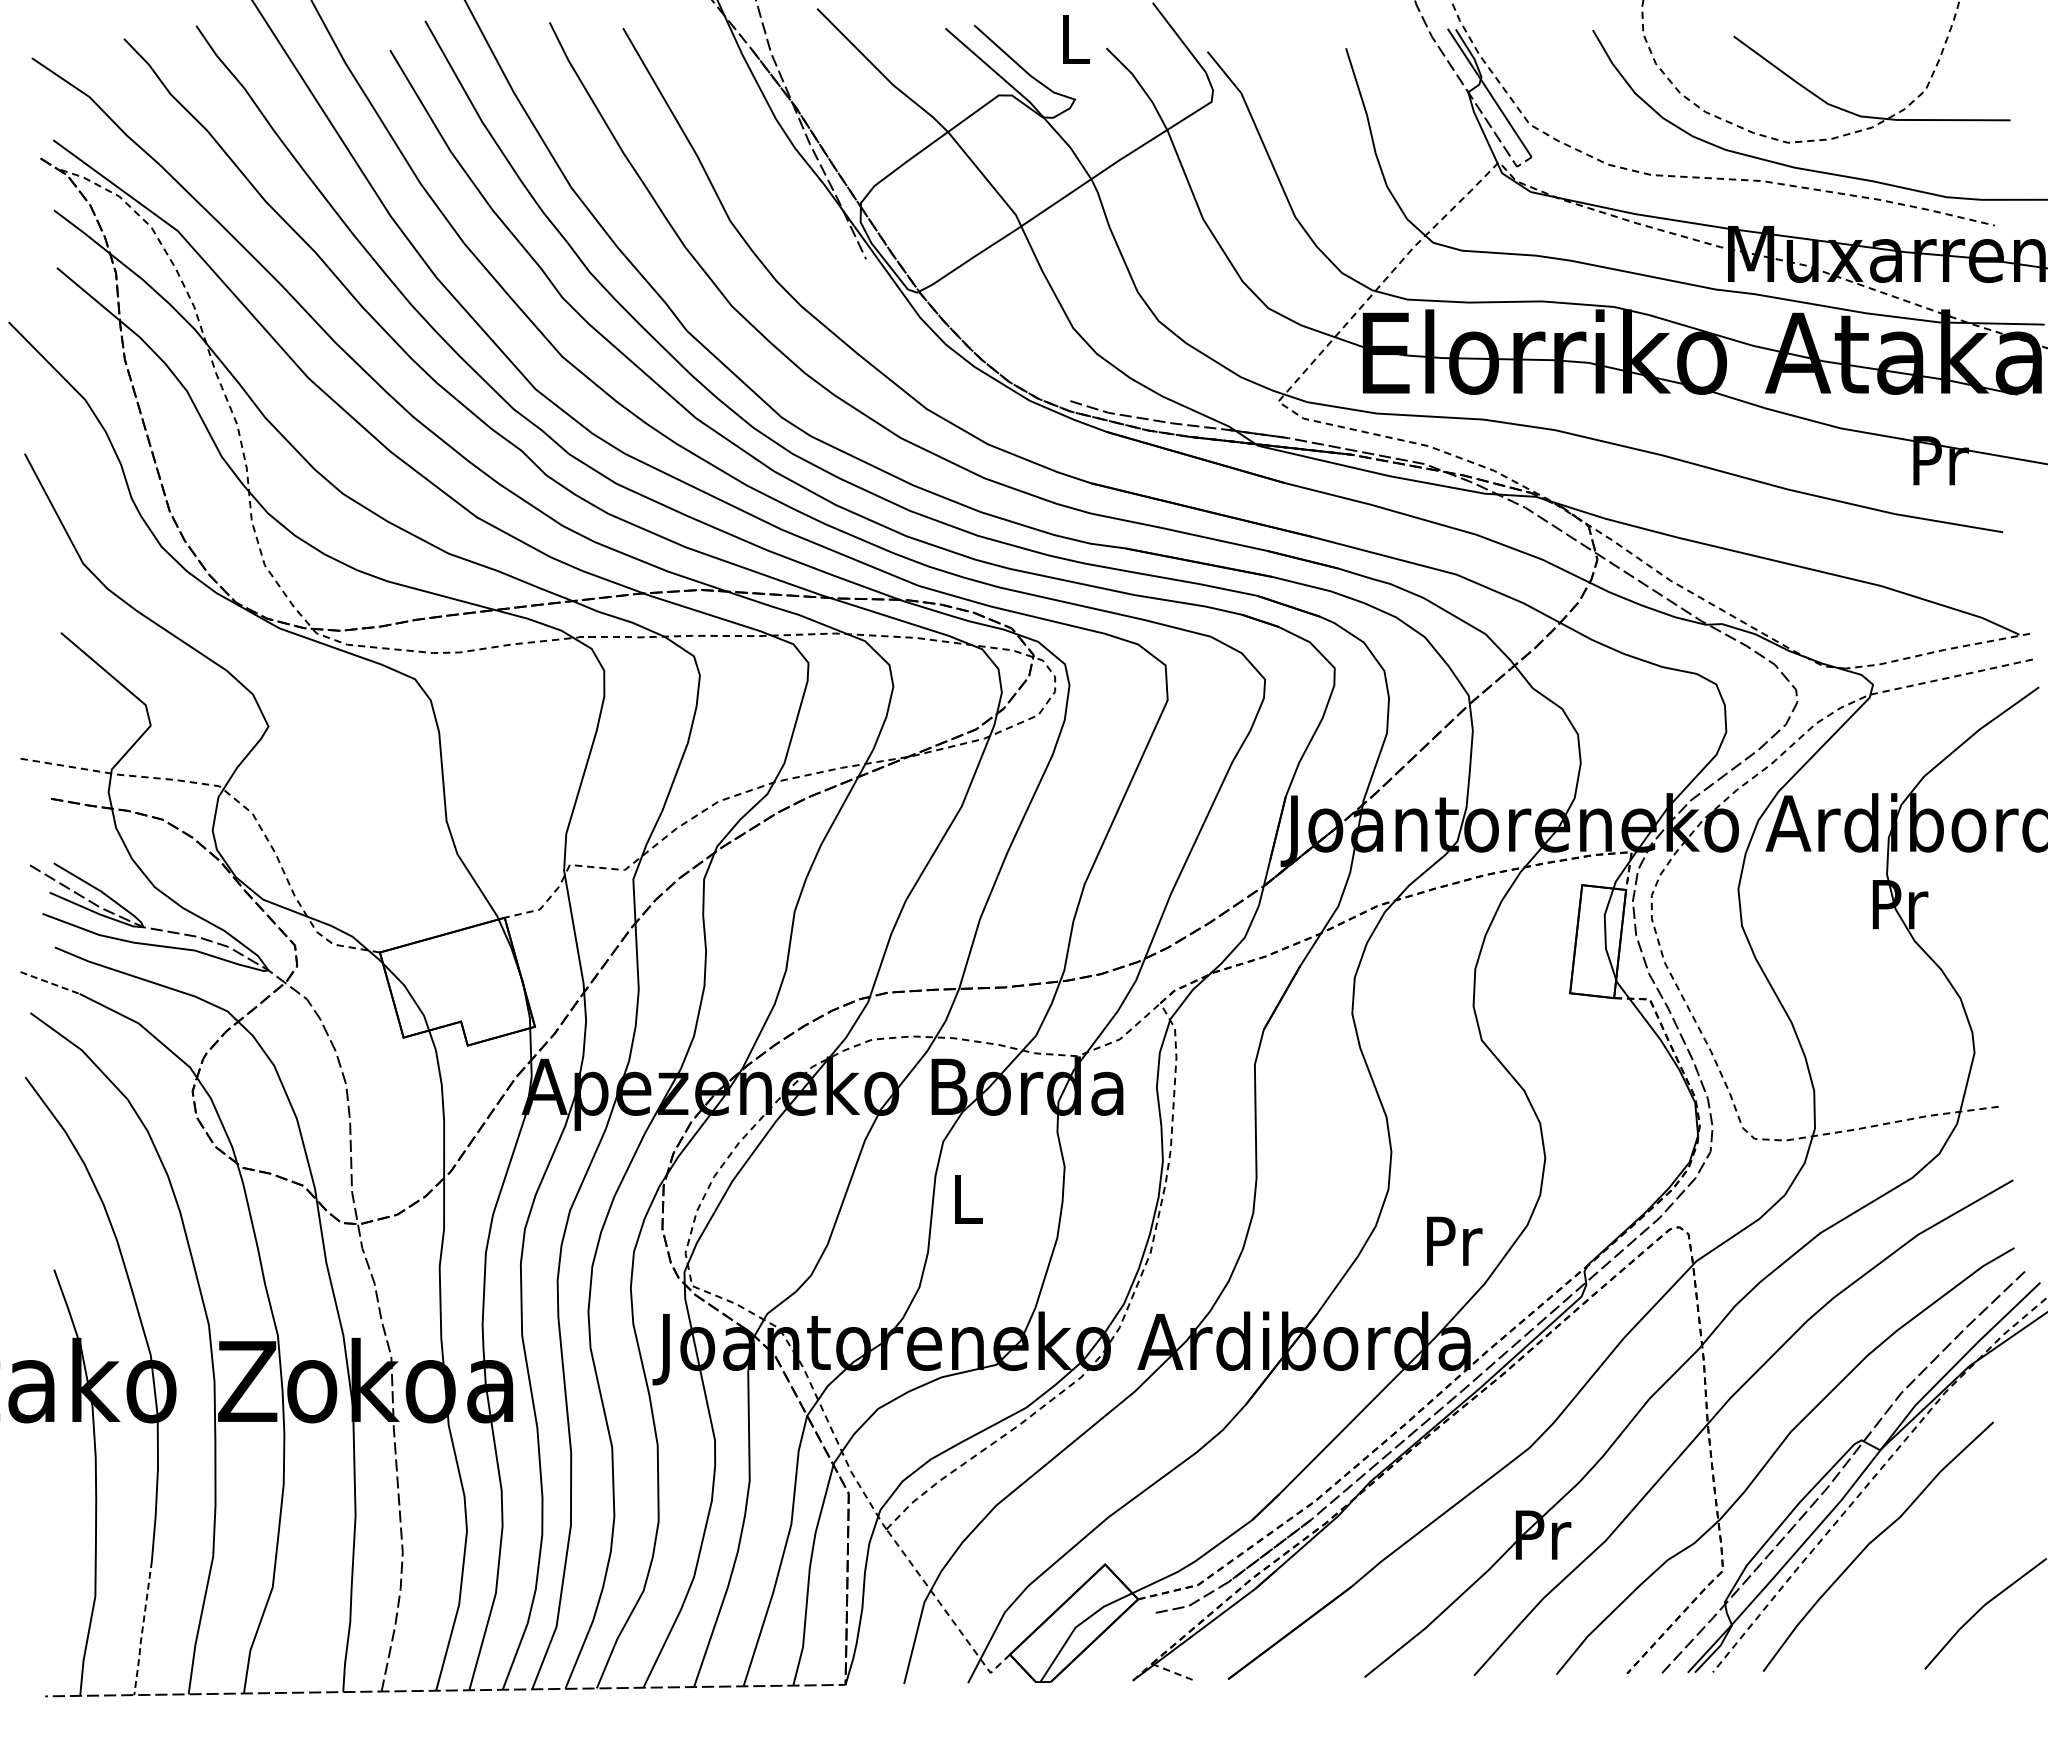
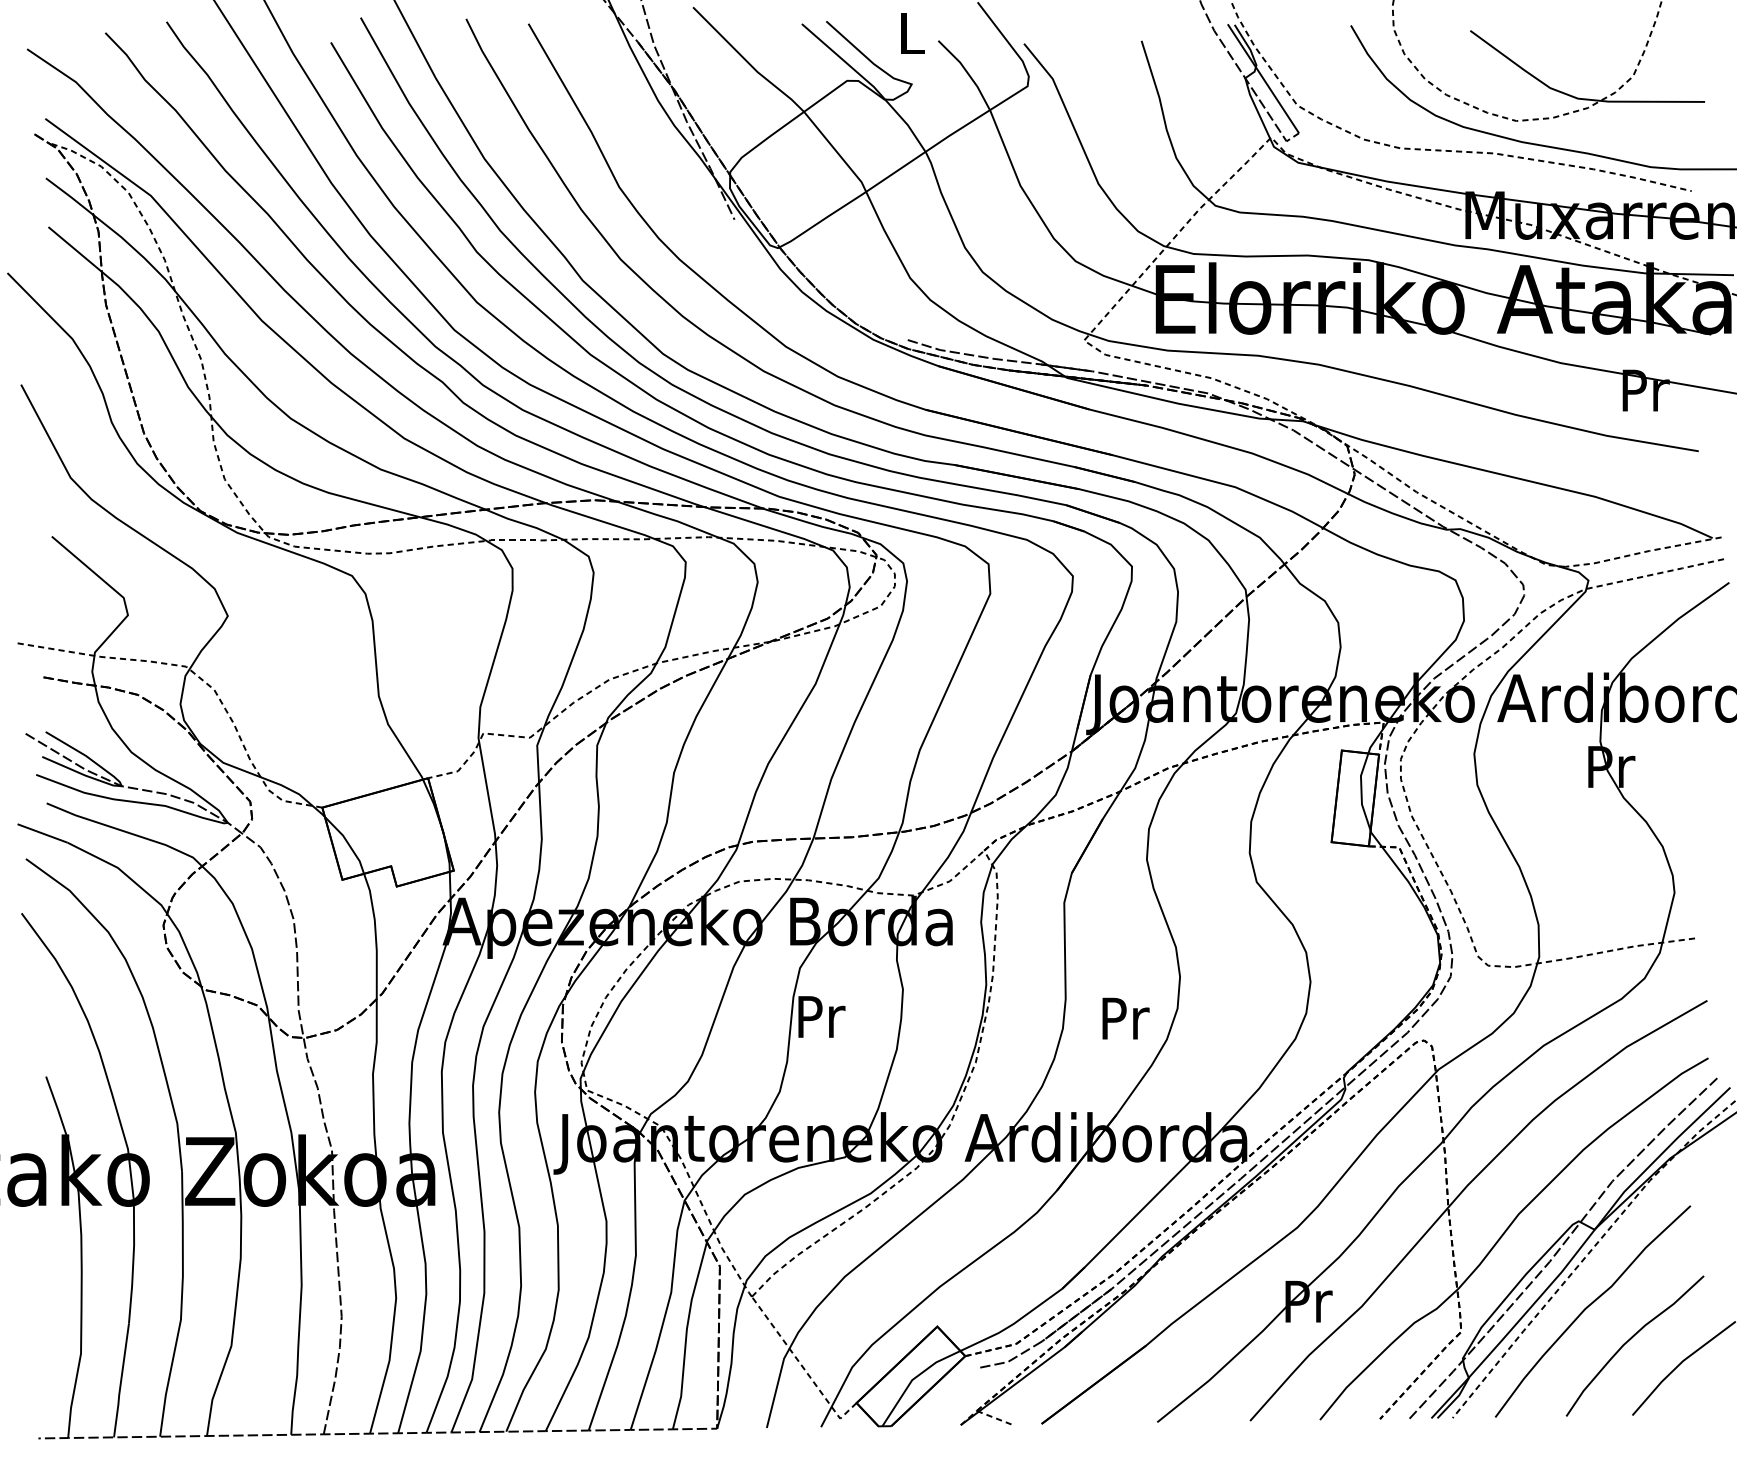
line: (50, 983) -> (42, 833), dashed -> solid
text: (968, 1198) -> (821, 1016), L -> Pr
text: (1454, 1240) -> (1125, 1017), moved
curve: (1921, 1581) -> (1629, 1341), added
line: (142, 1629) -> (120, 1381), dashed -> solid

